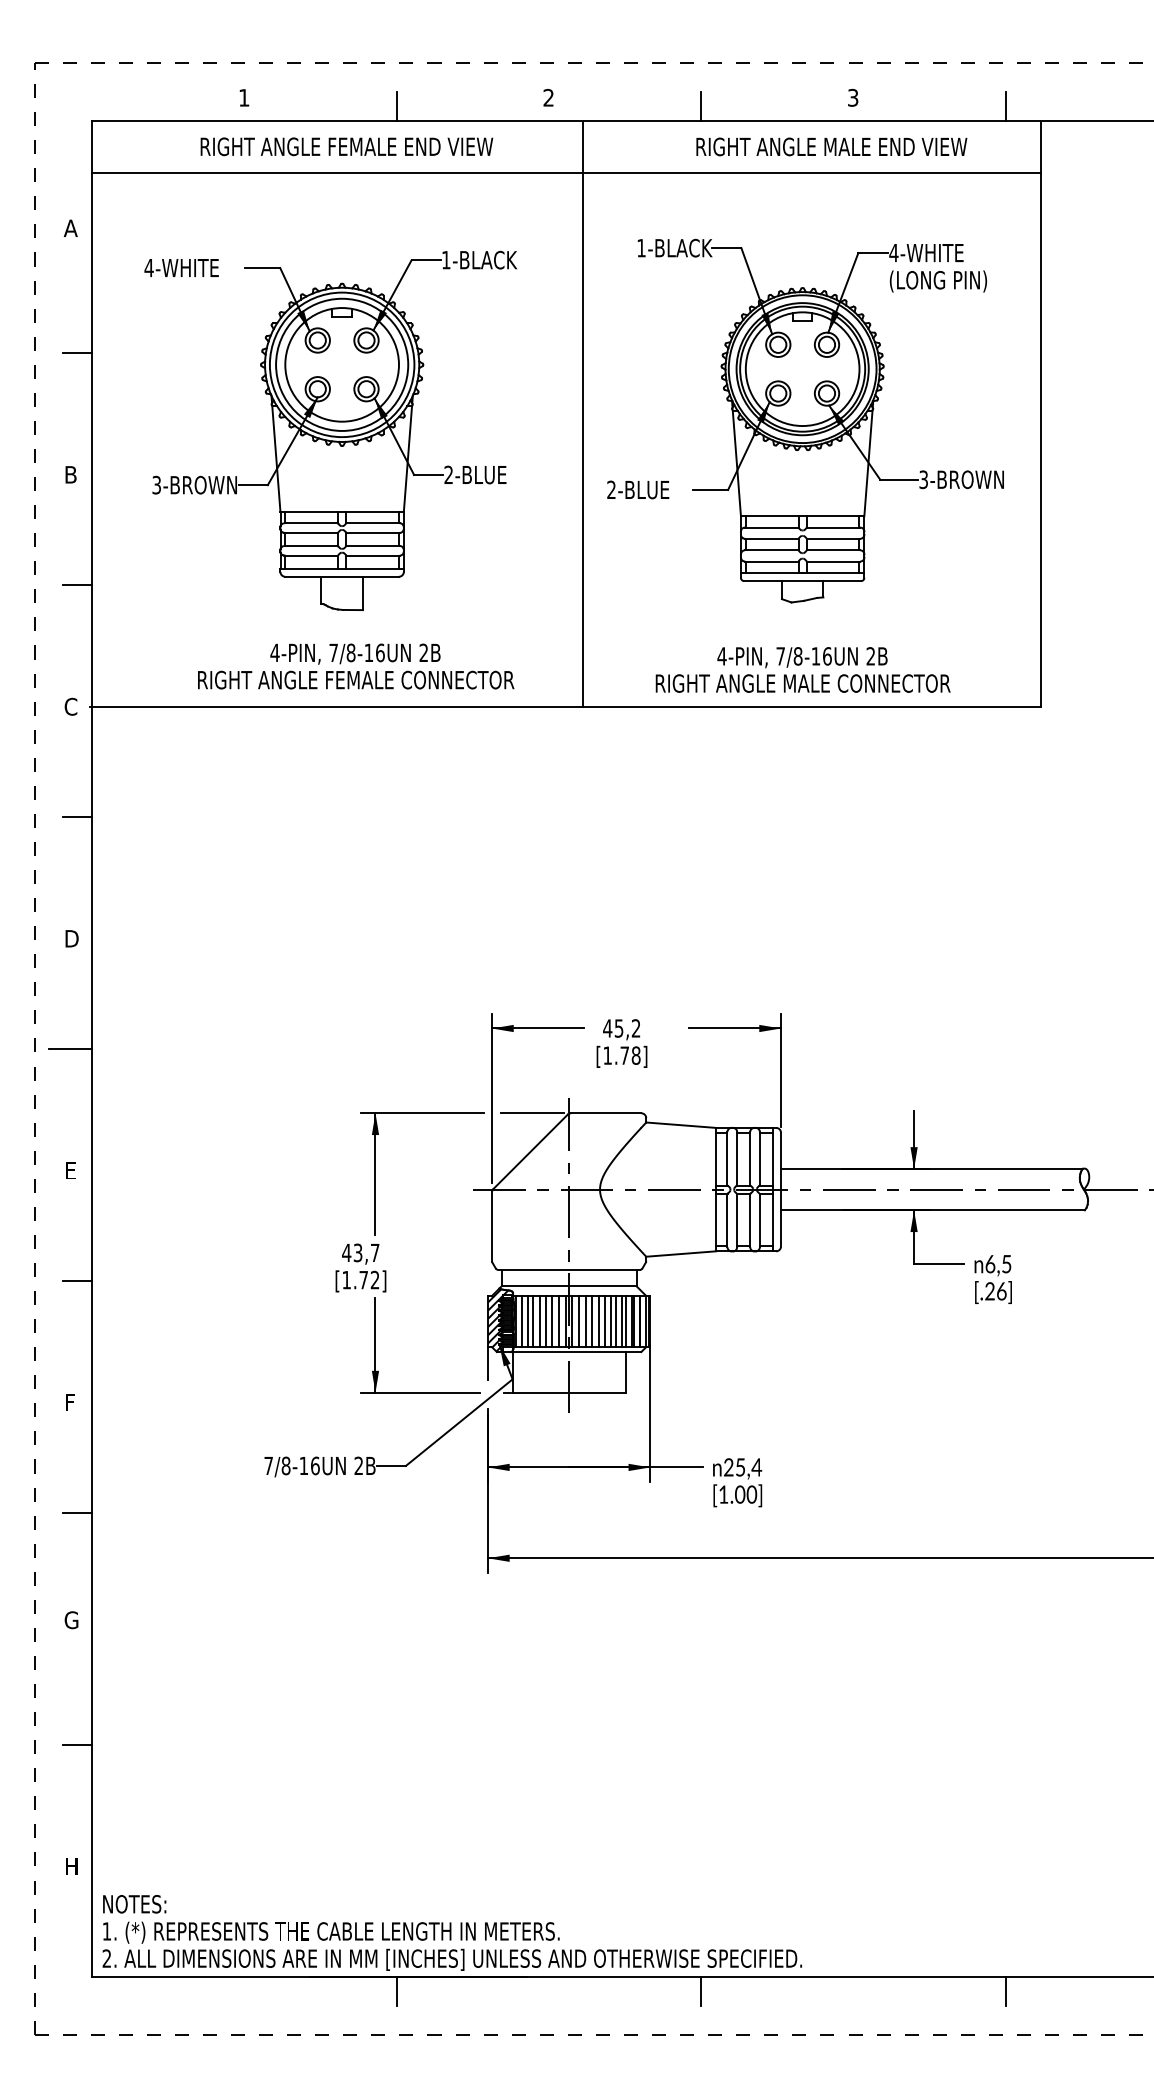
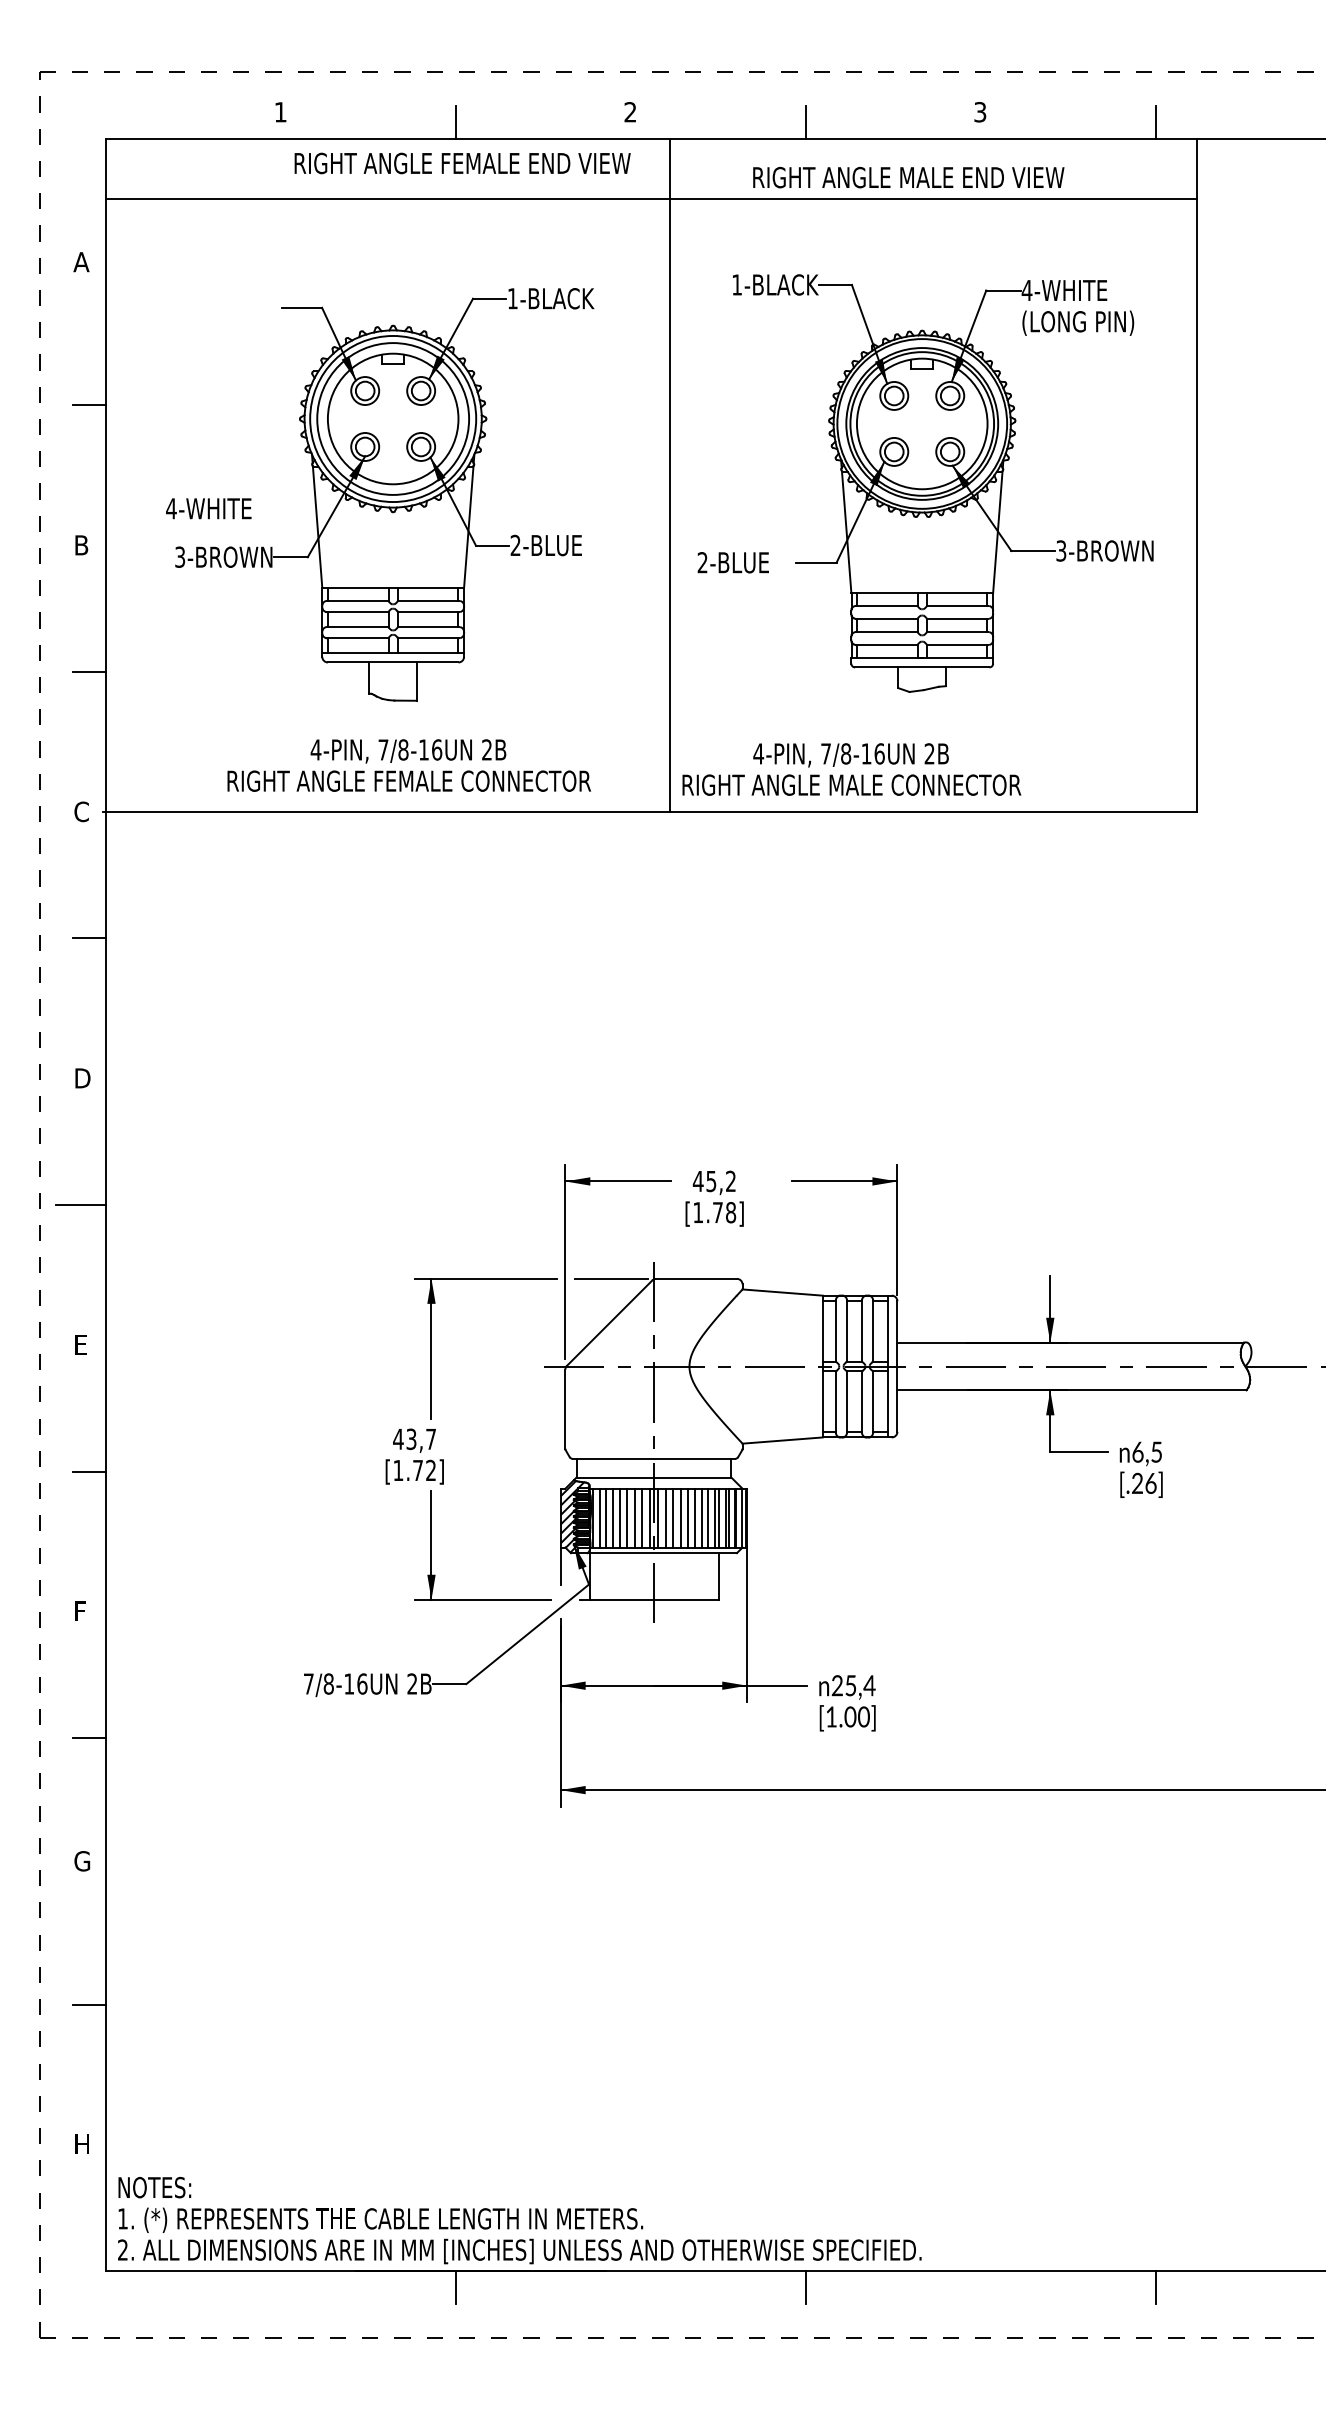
text: (346, 146) -> (462, 163), moved
text: (831, 146) -> (908, 177), moved
text: (181, 267) -> (208, 508), moved
text: (802, 669) -> (851, 769), moved

